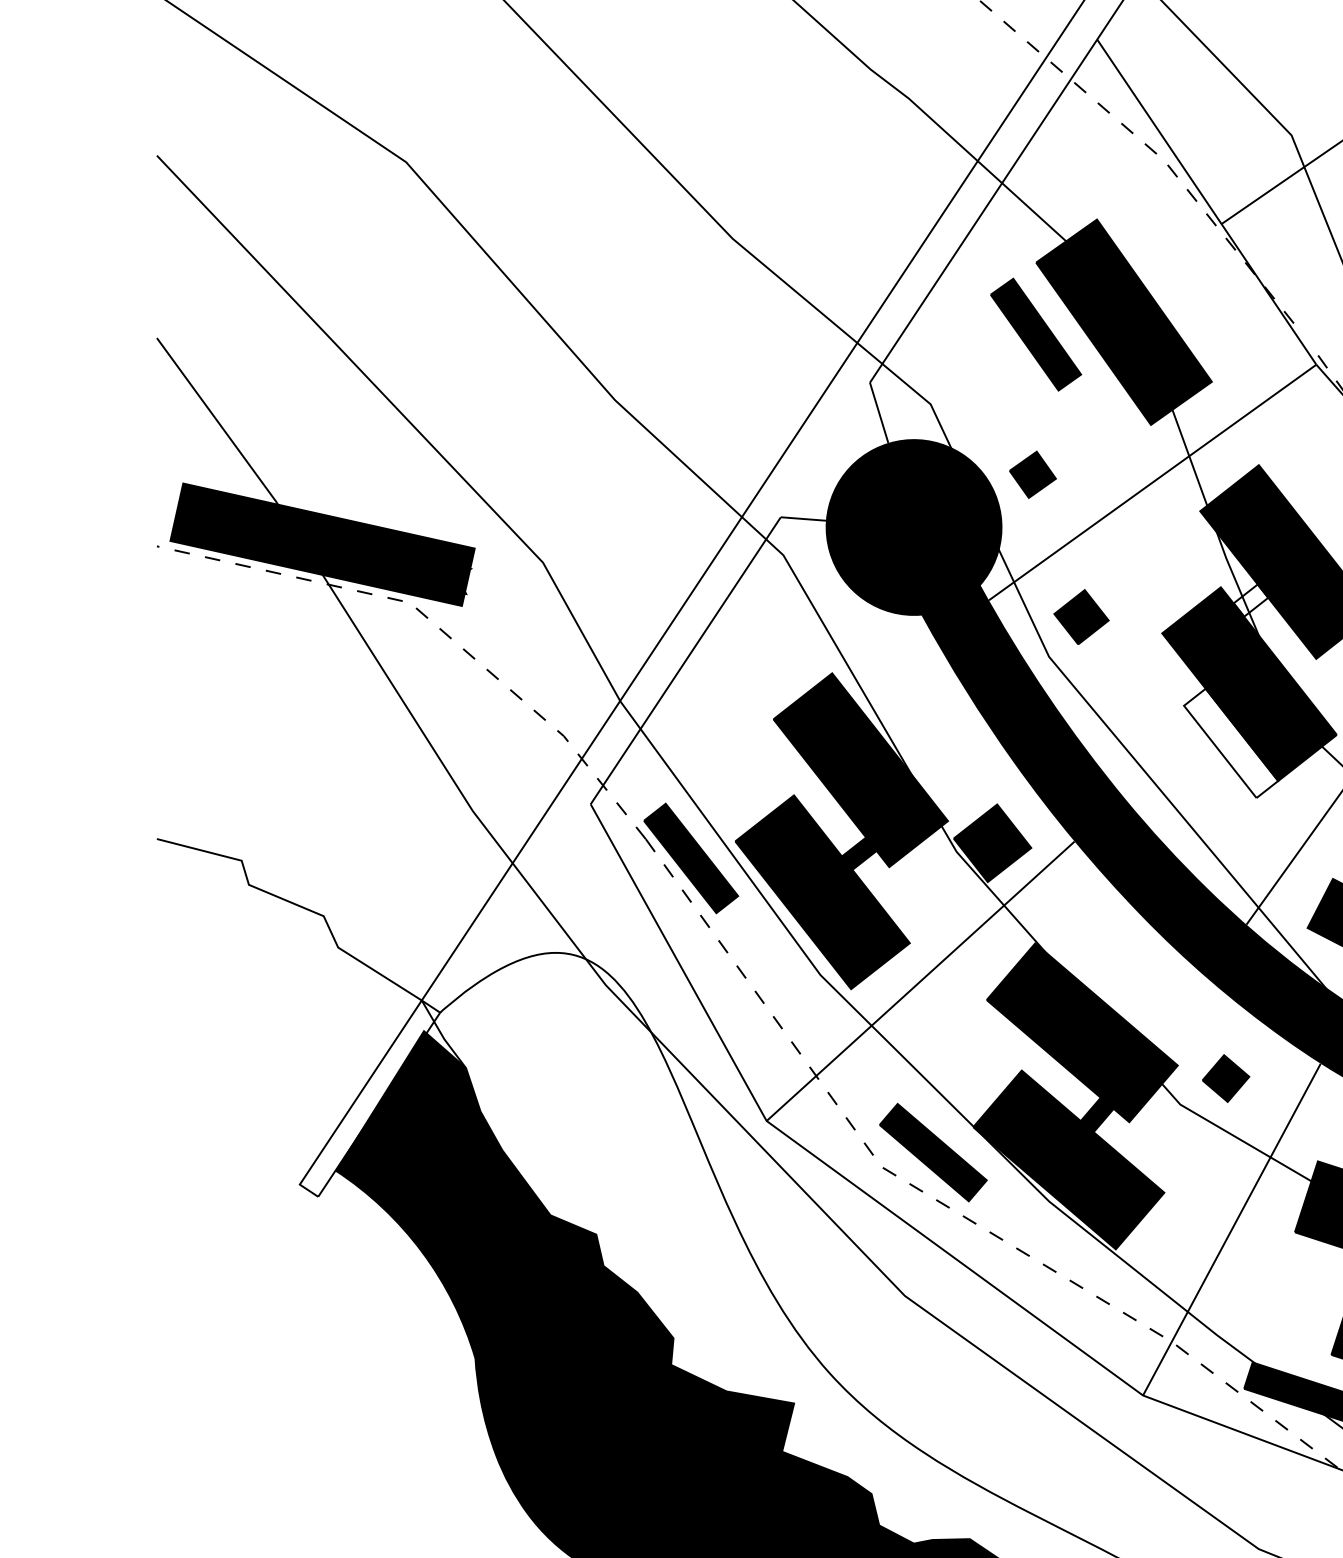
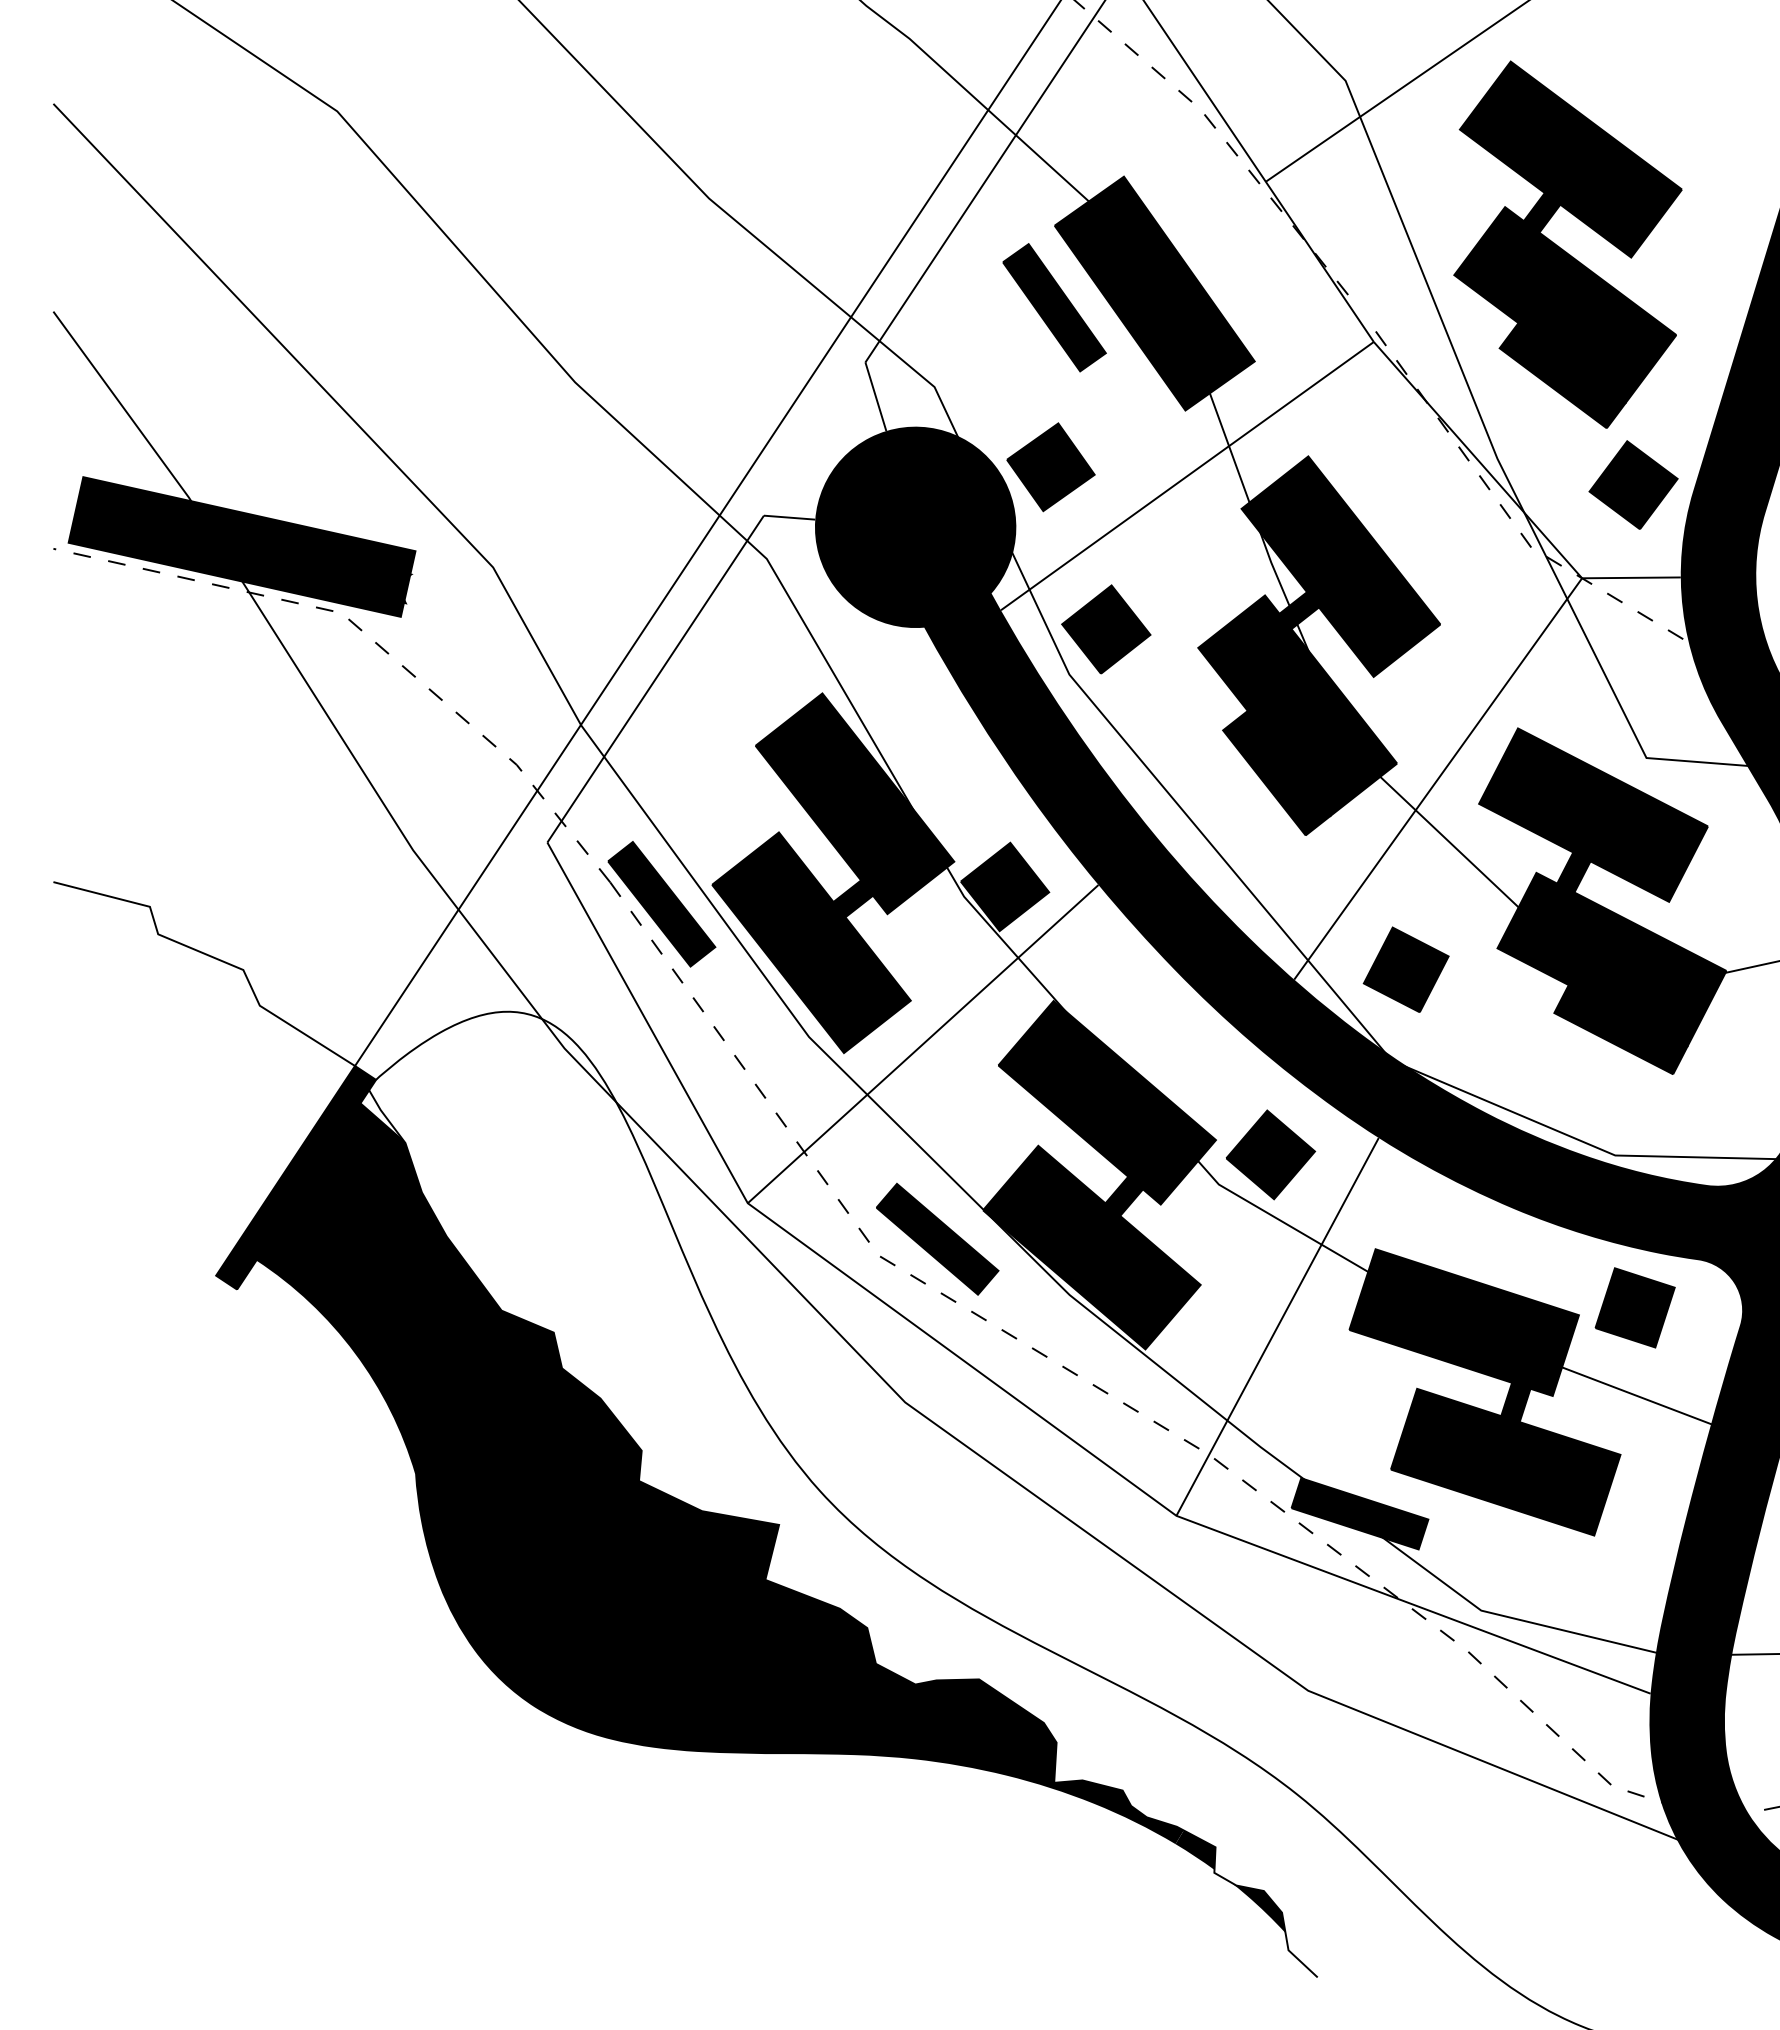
part: (1032, 474) -> (1050, 467), size x1.67
fill: (1251, 600) -> (1299, 610), added
part: (1081, 617) -> (1106, 629), size x1.43
fill: (1230, 742) -> (1276, 772), added
part: (1225, 1078) -> (1270, 1154), size x1.67
fill: (370, 1098) -> (296, 1177), added

